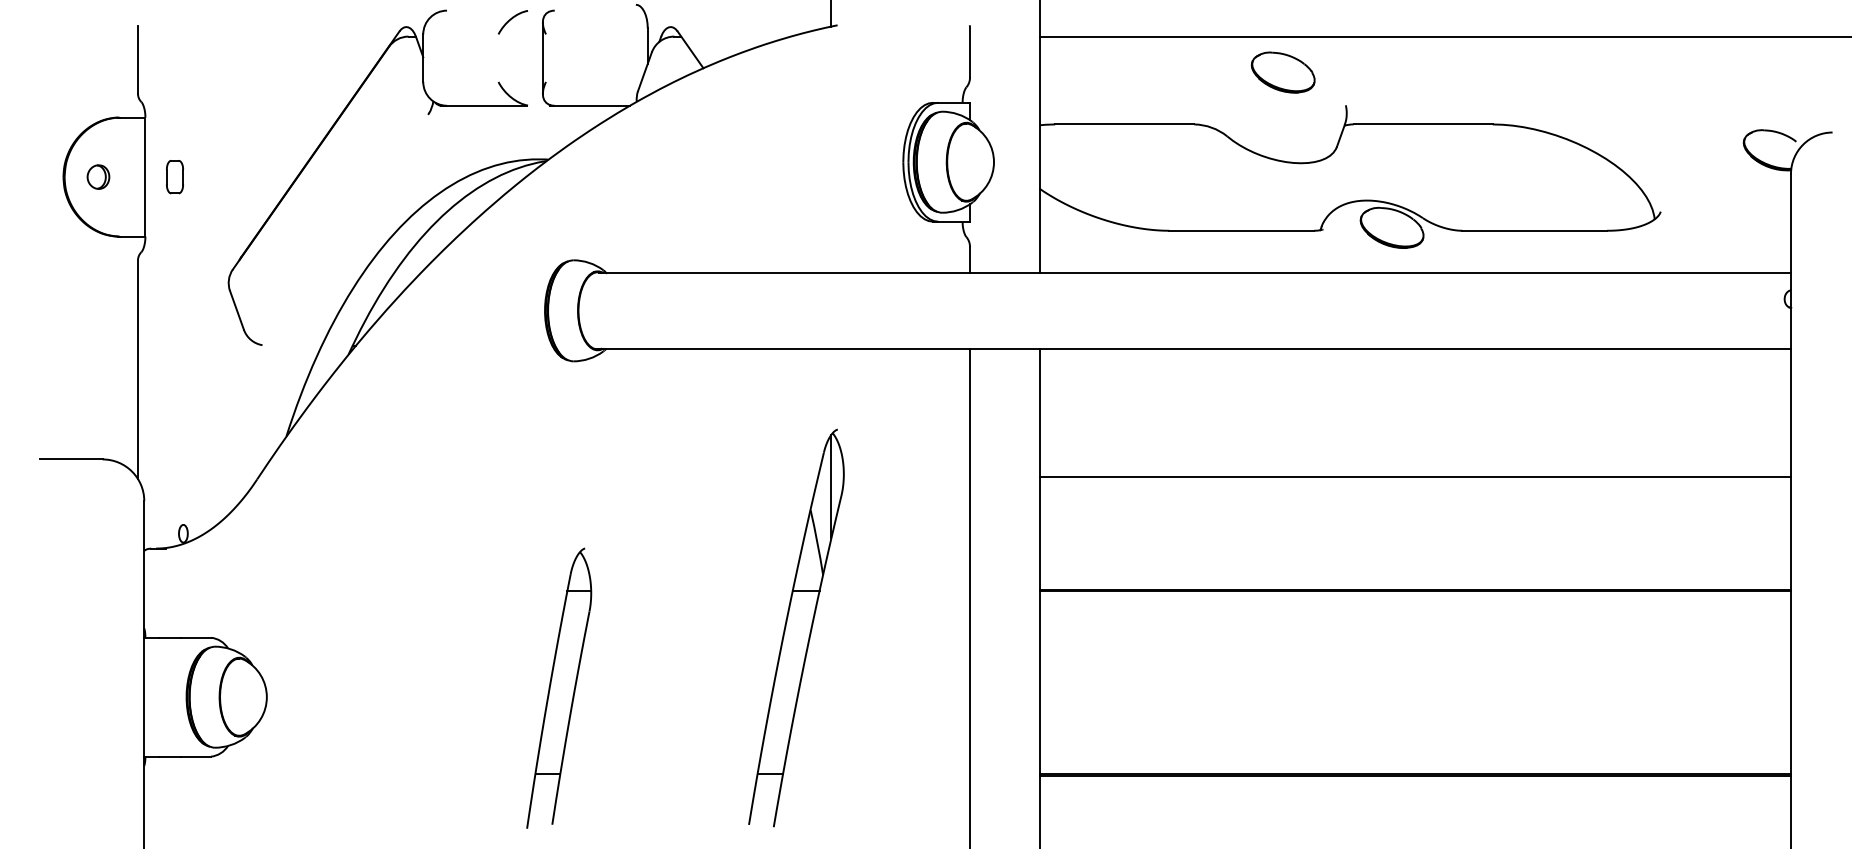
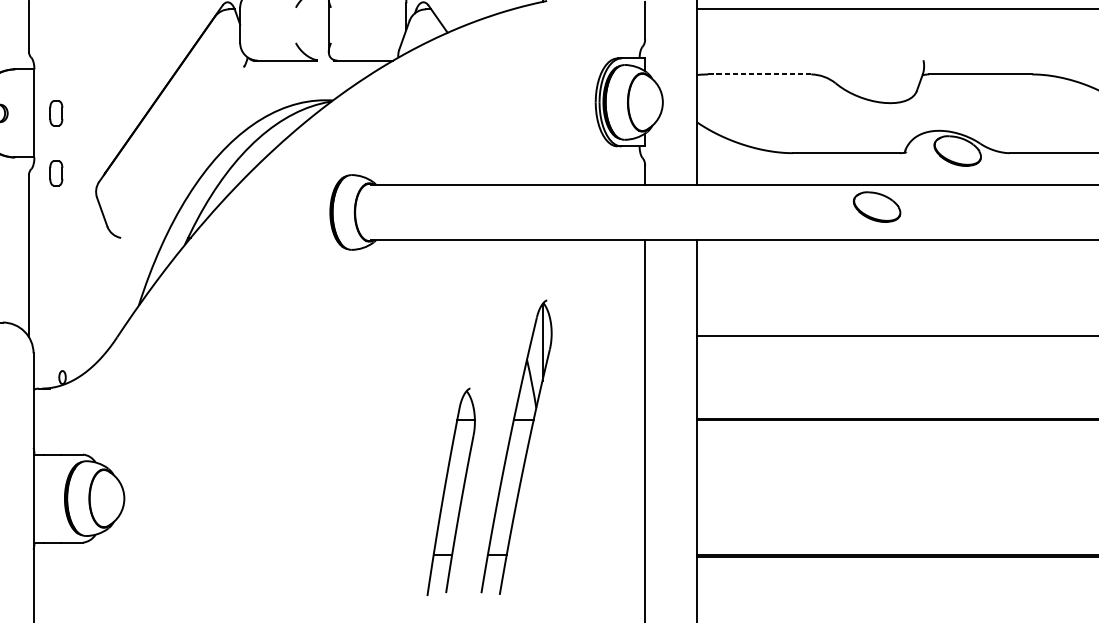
part: (1282, 72) -> (876, 207), moved
line: (1124, 124) -> (759, 74), solid -> dashed
part: (174, 258) -> (55, 173), added
part: (559, 687) -> (451, 491), moved

